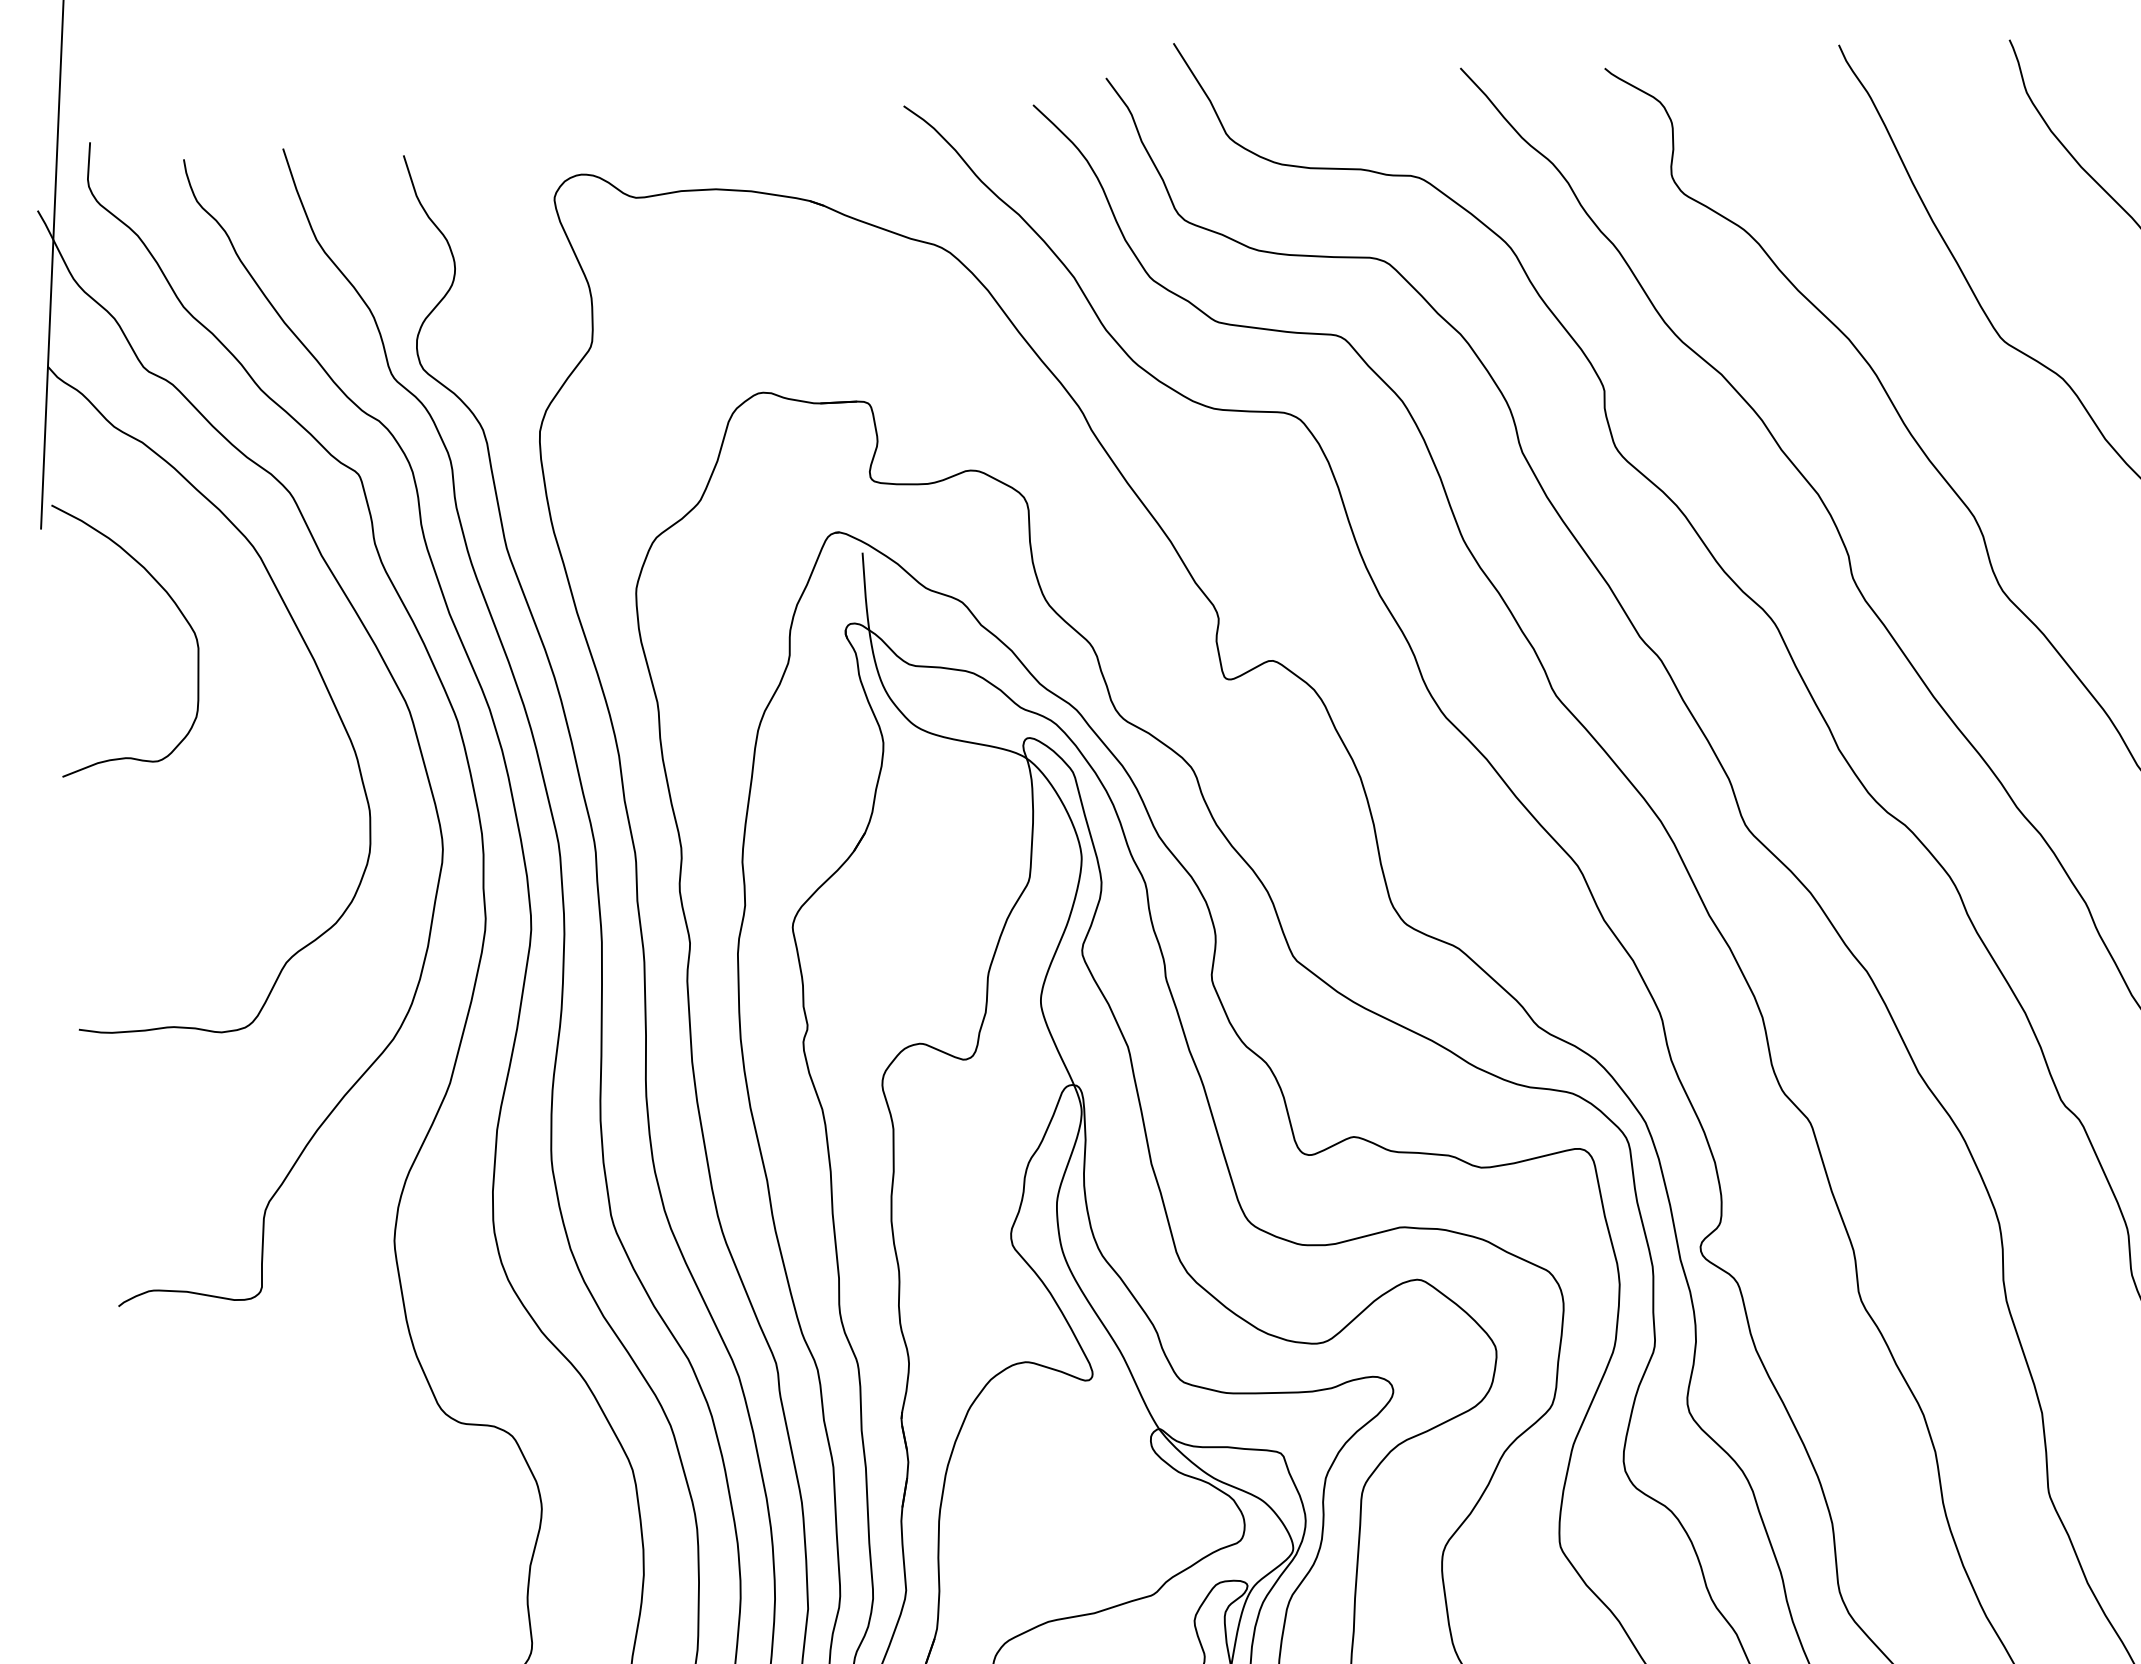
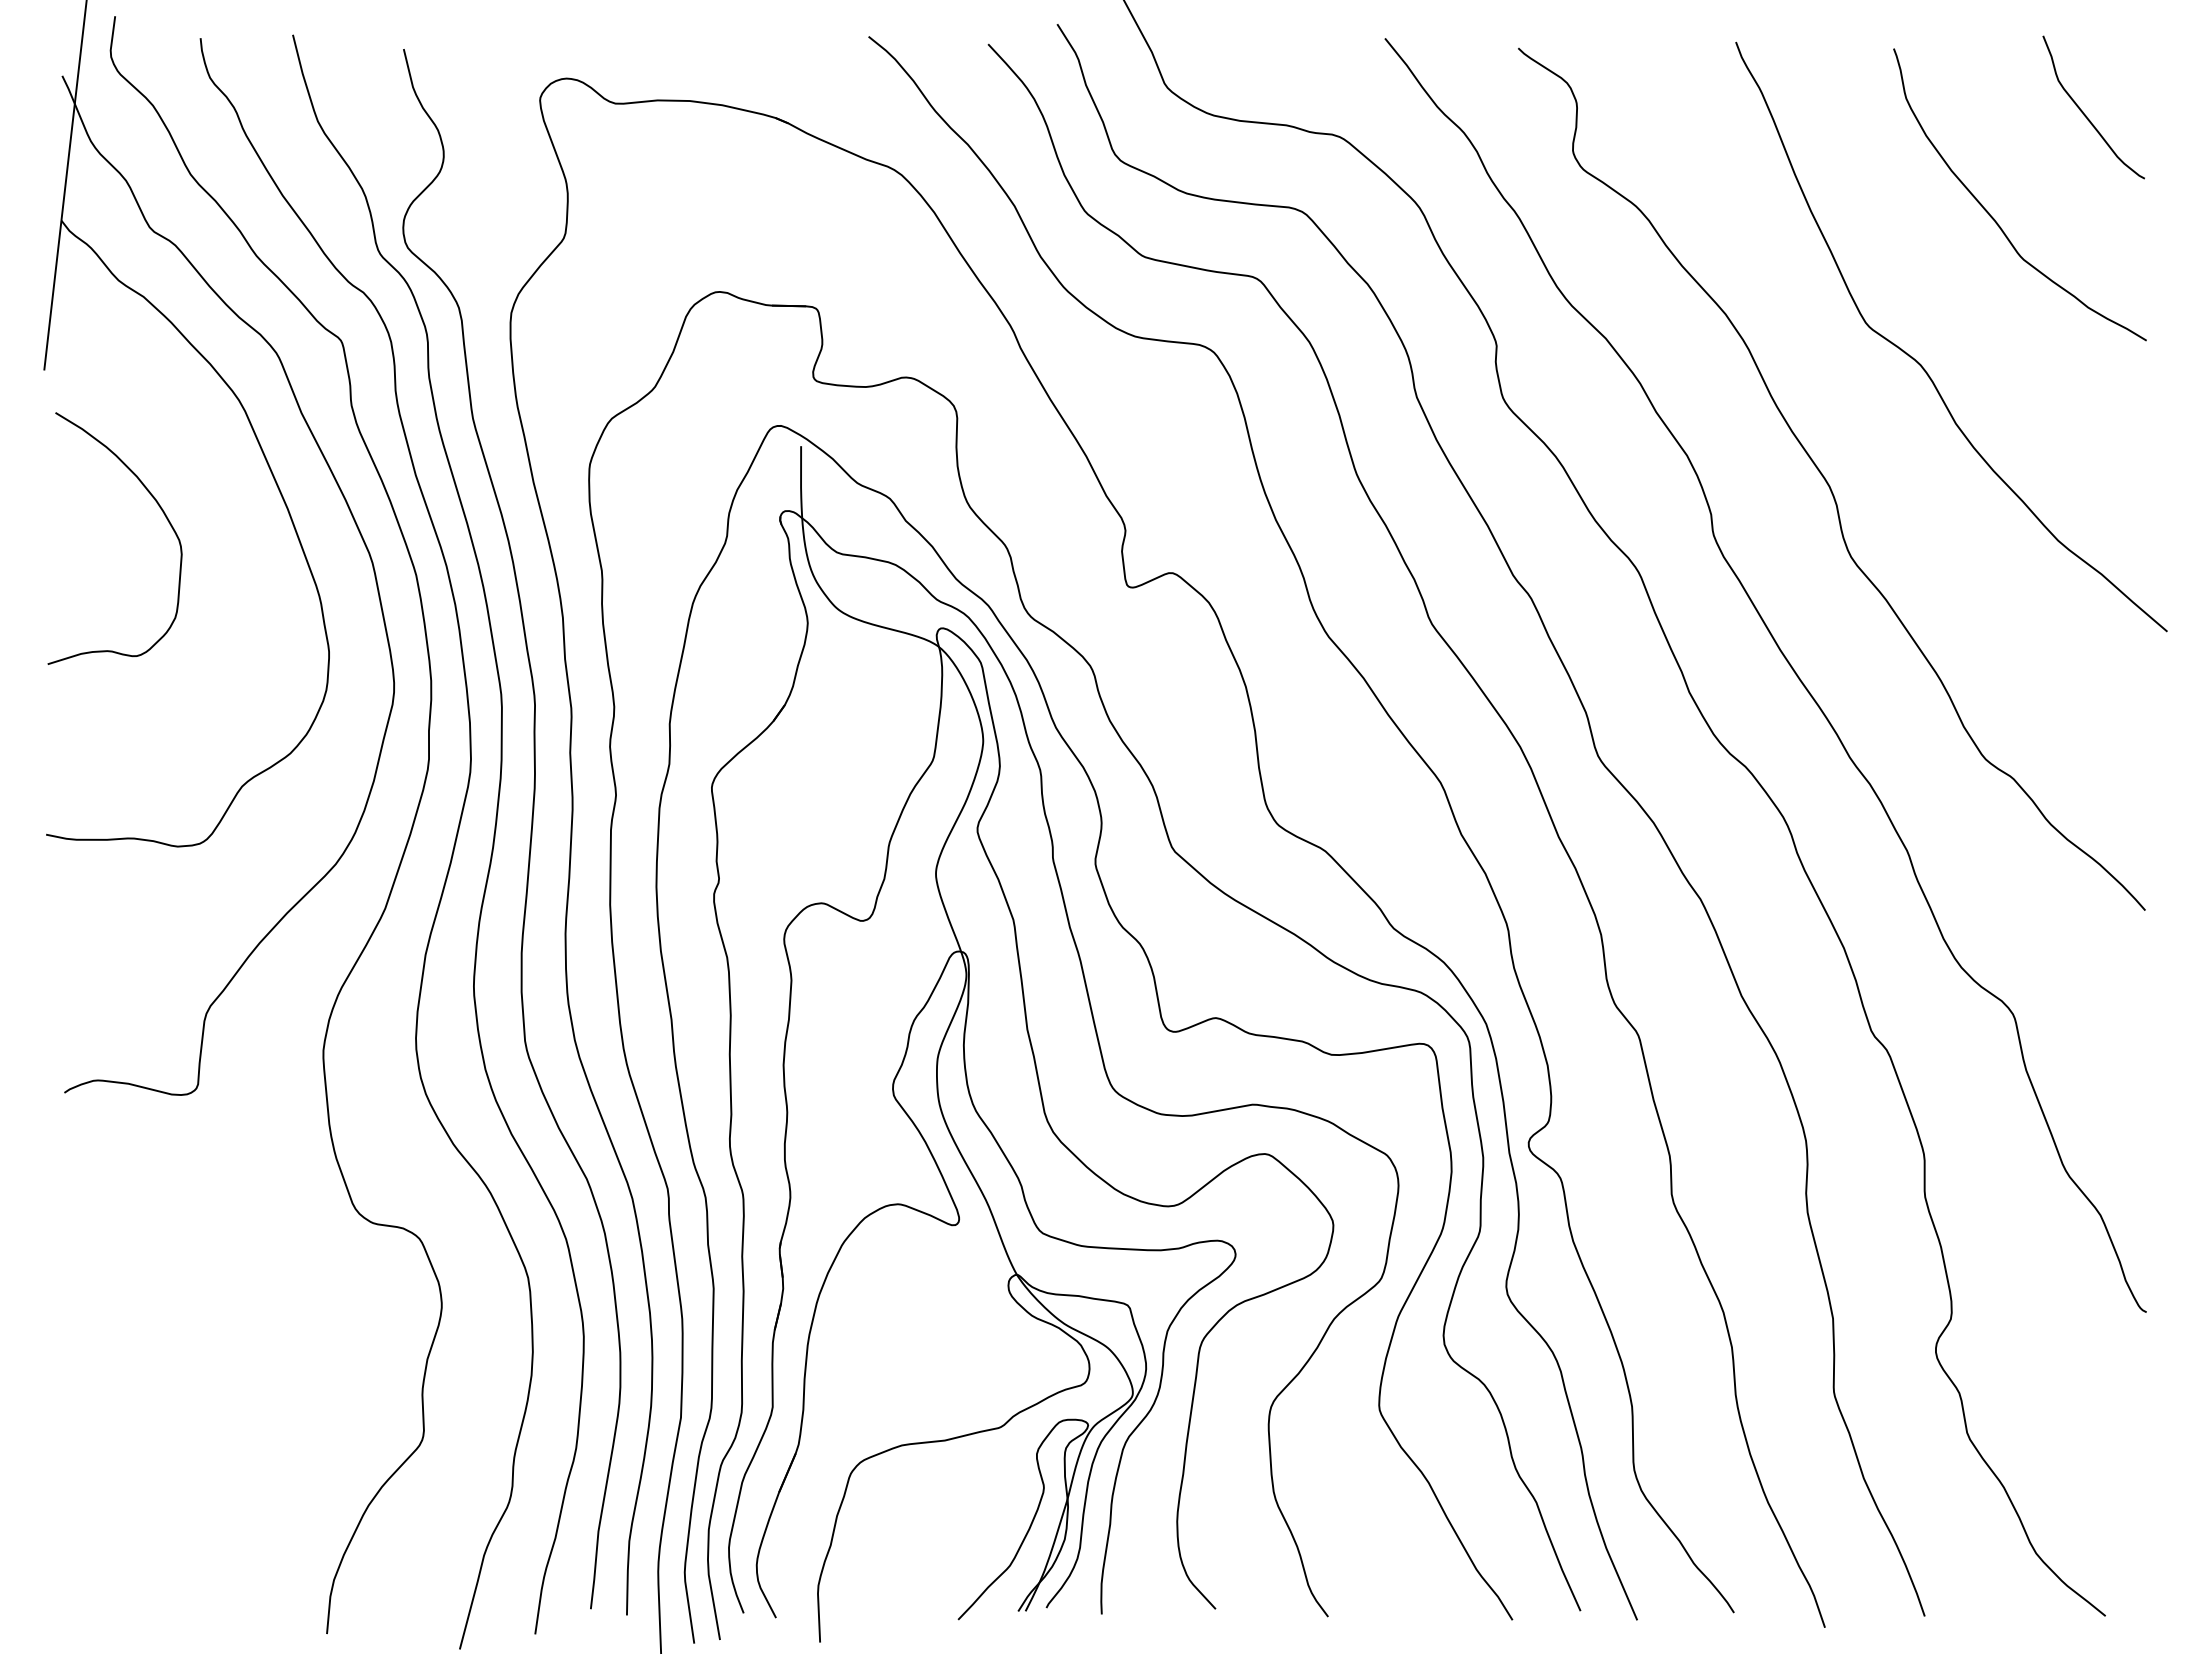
curve: (172, 601) -> (160, 509), moved

